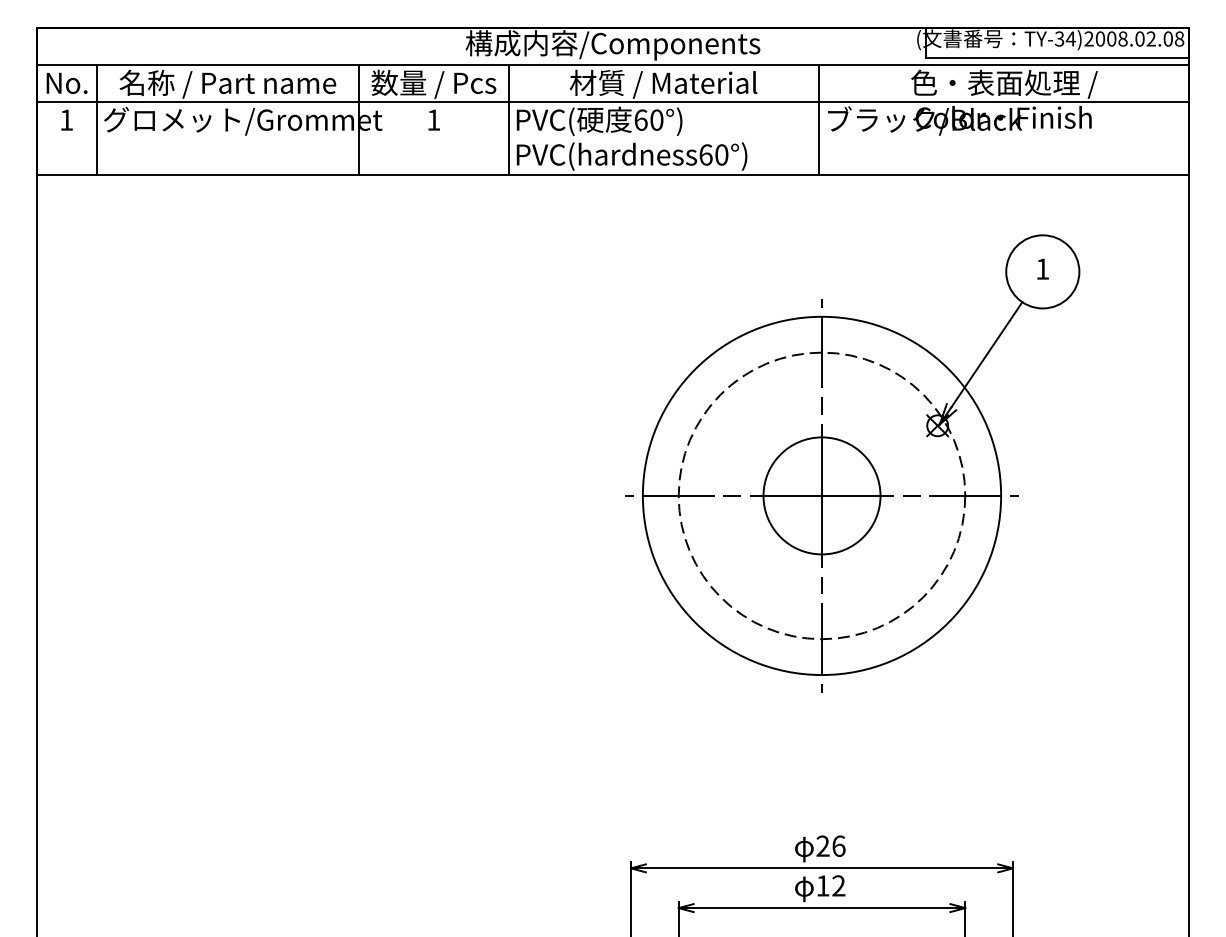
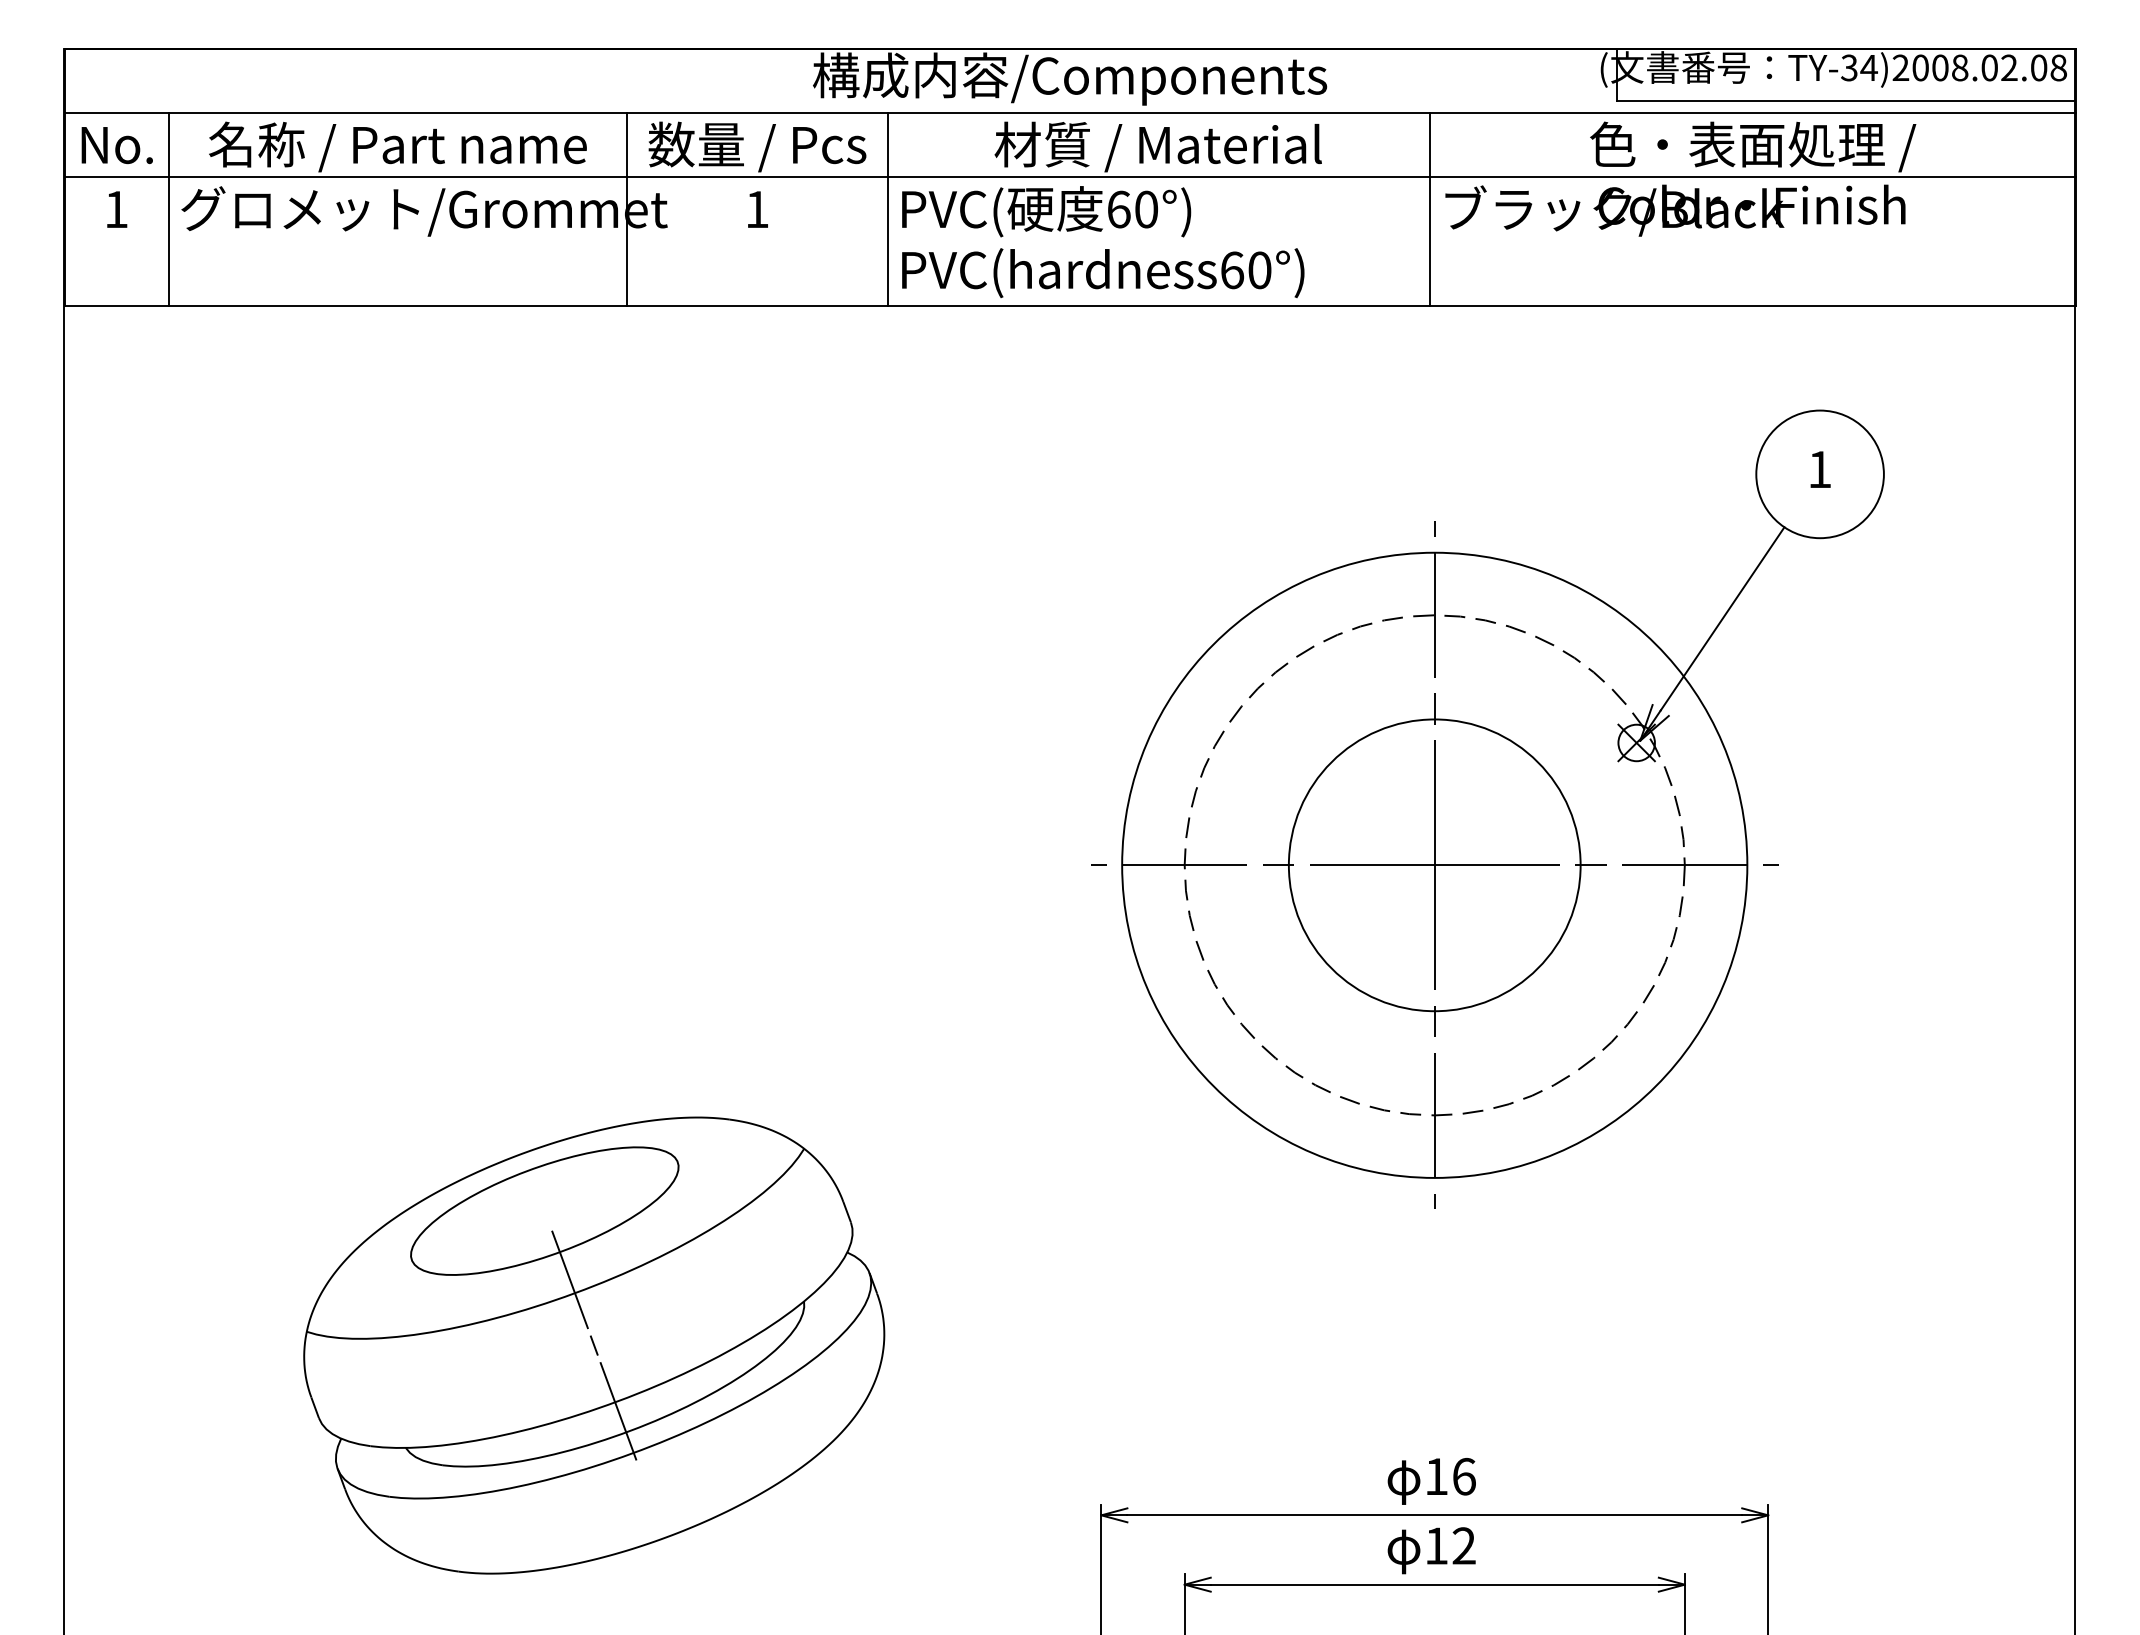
circle: (821, 495) -> (1433, 864), size x1.43
part: (340, 770) -> (594, 1344), added
text: (822, 845) -> (1435, 1475), 26 -> 16

